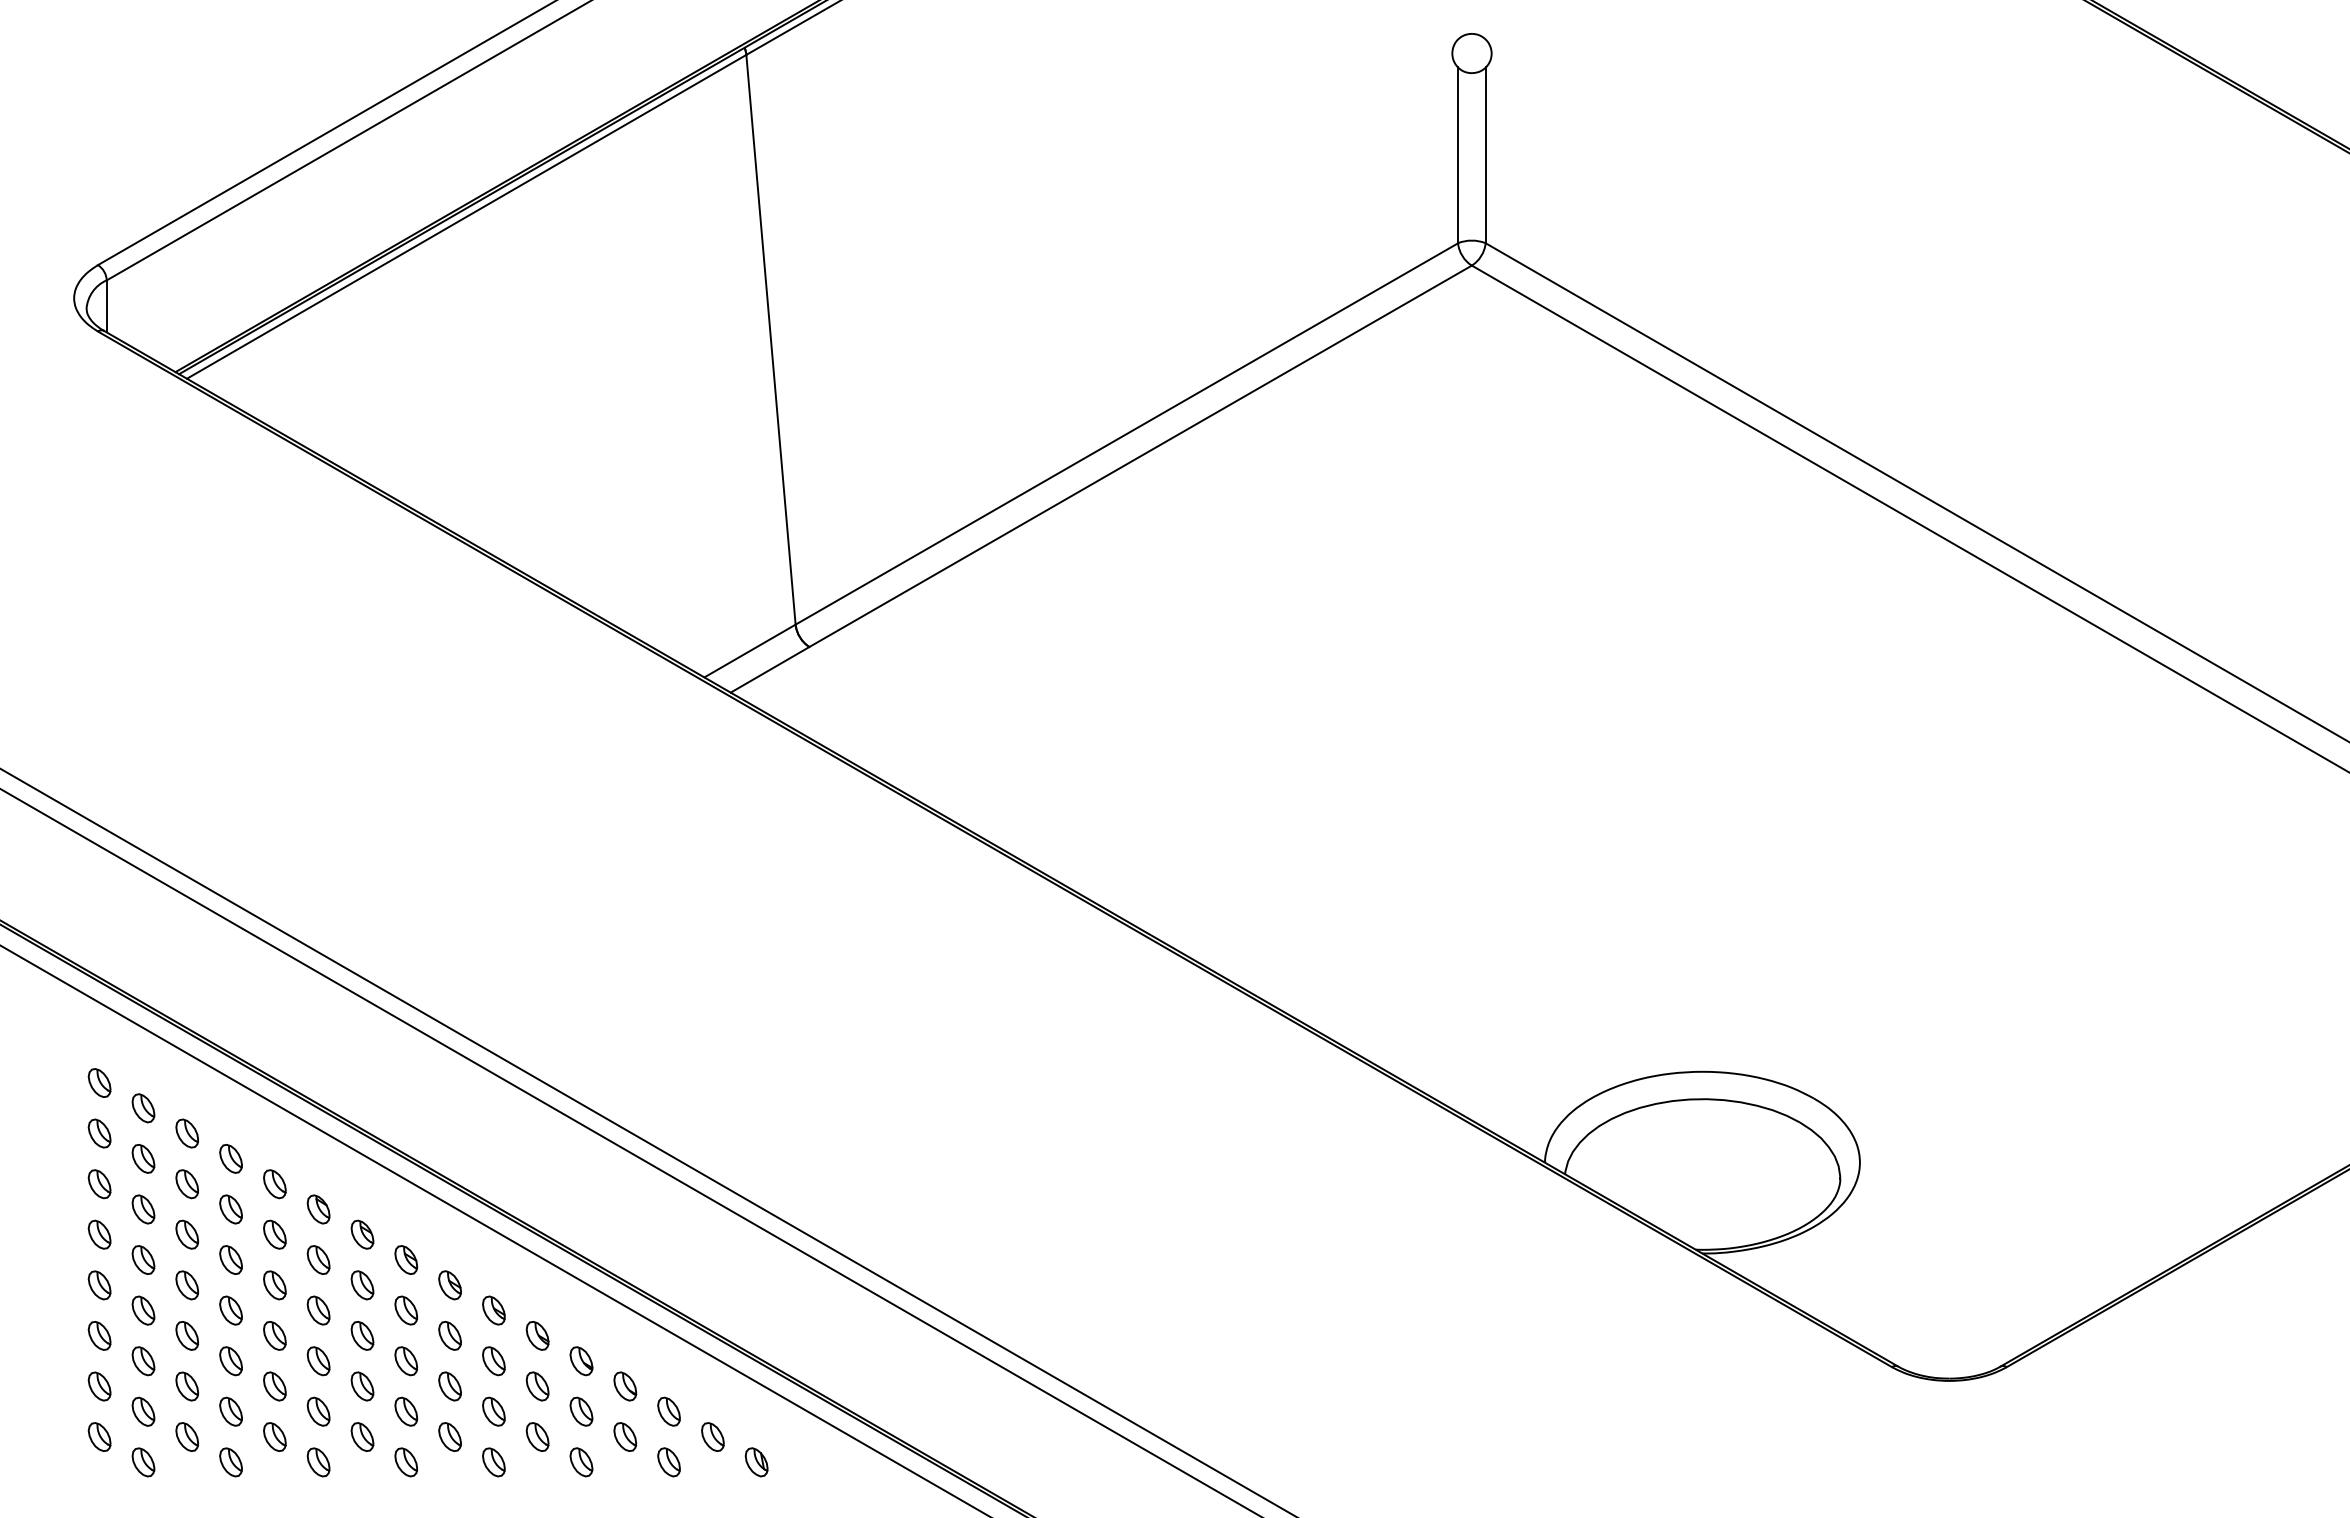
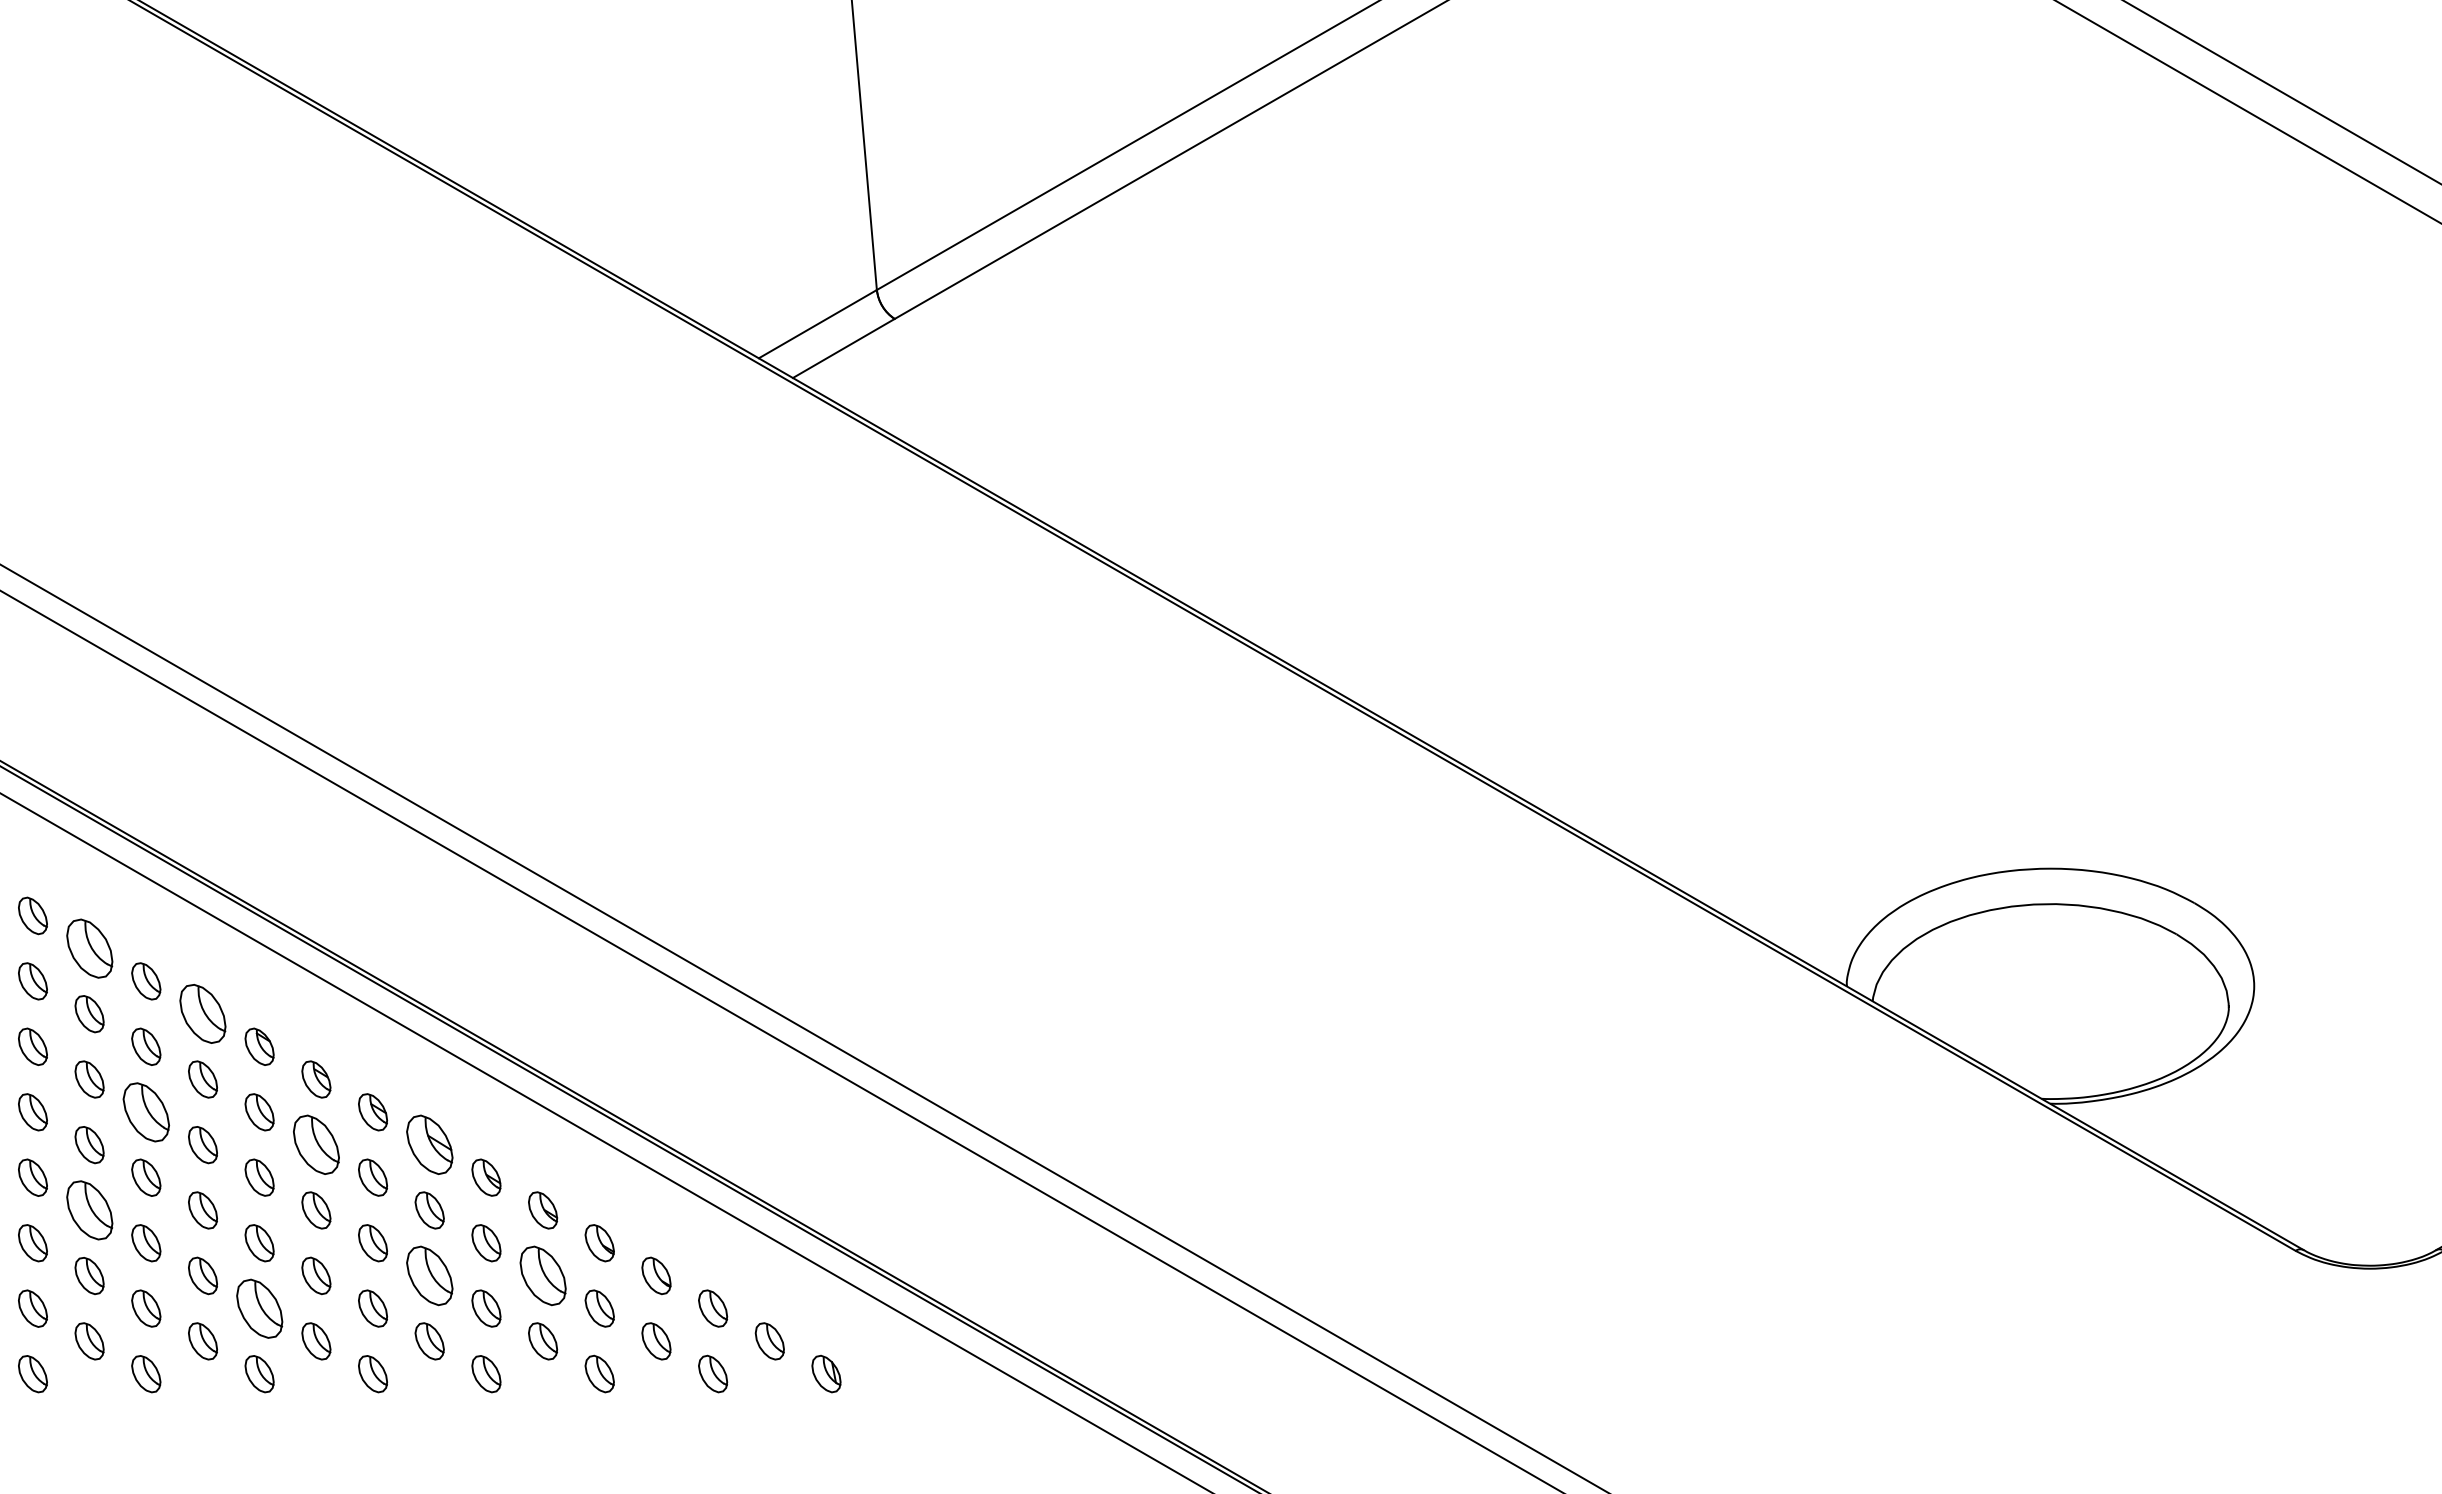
part: (186, 1133) -> (88, 948), size x1.6
part: (274, 1184) -> (202, 1014), size x1.6
part: (230, 1259) -> (145, 1111), size x1.6
part: (362, 1285) -> (316, 1145), size x1.6
part: (449, 1285) -> (428, 1145), size x1.6
part: (186, 1335) -> (88, 1209), size x1.6
part: (449, 1386) -> (428, 1275), size x1.6
part: (537, 1386) -> (542, 1275), size x1.6
part: (318, 1411) -> (259, 1308), size x1.6

